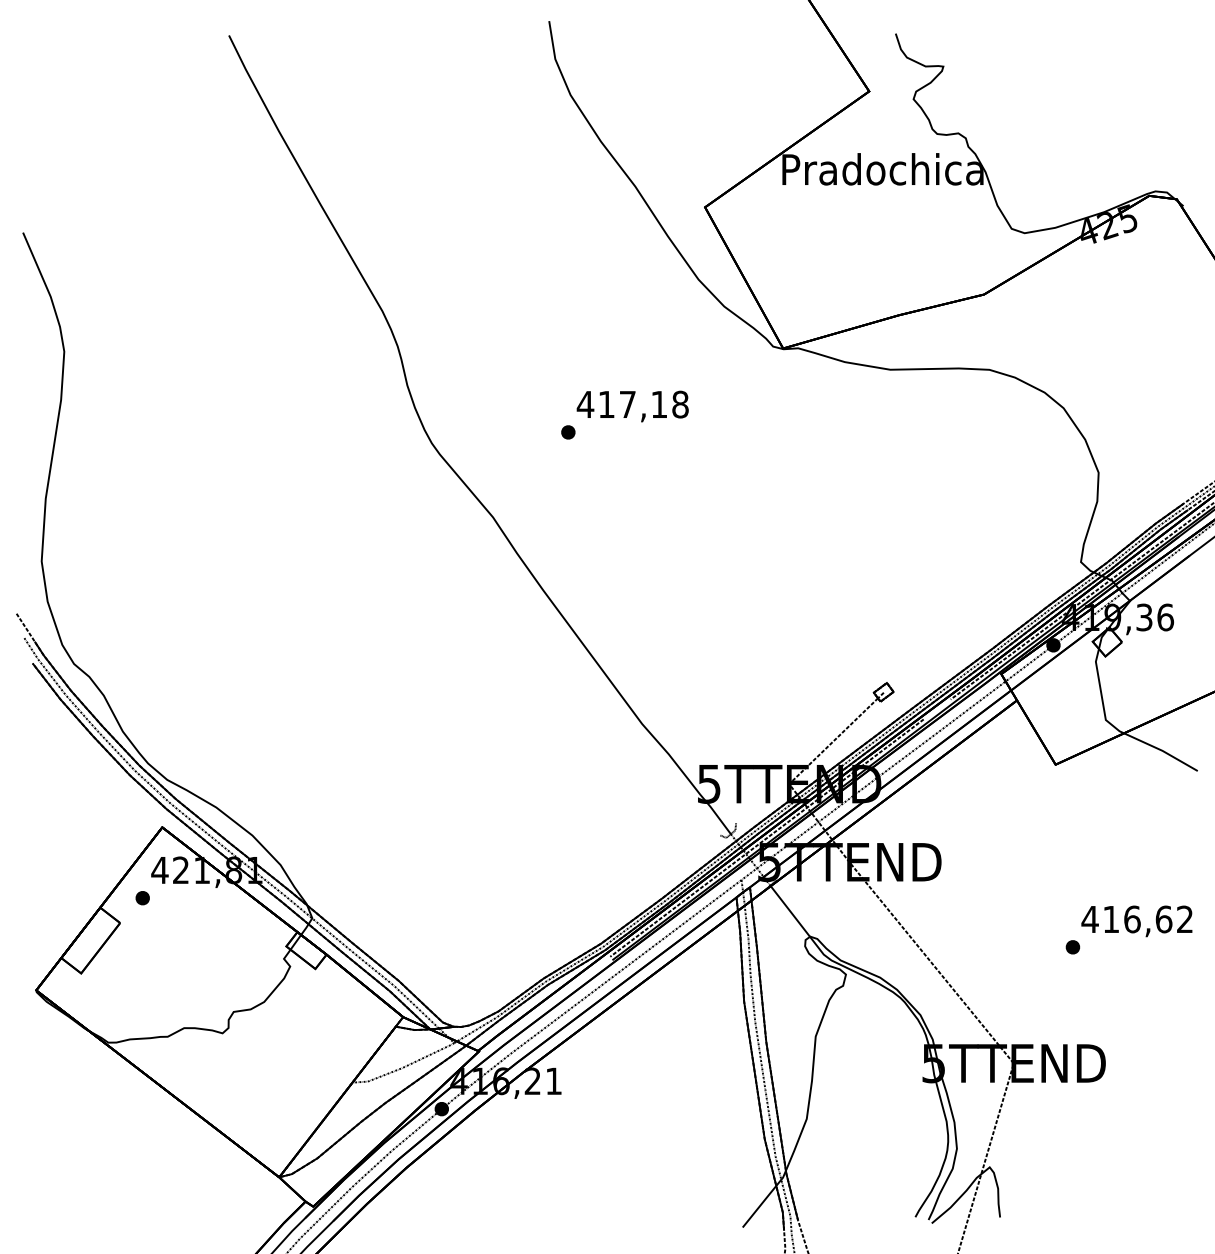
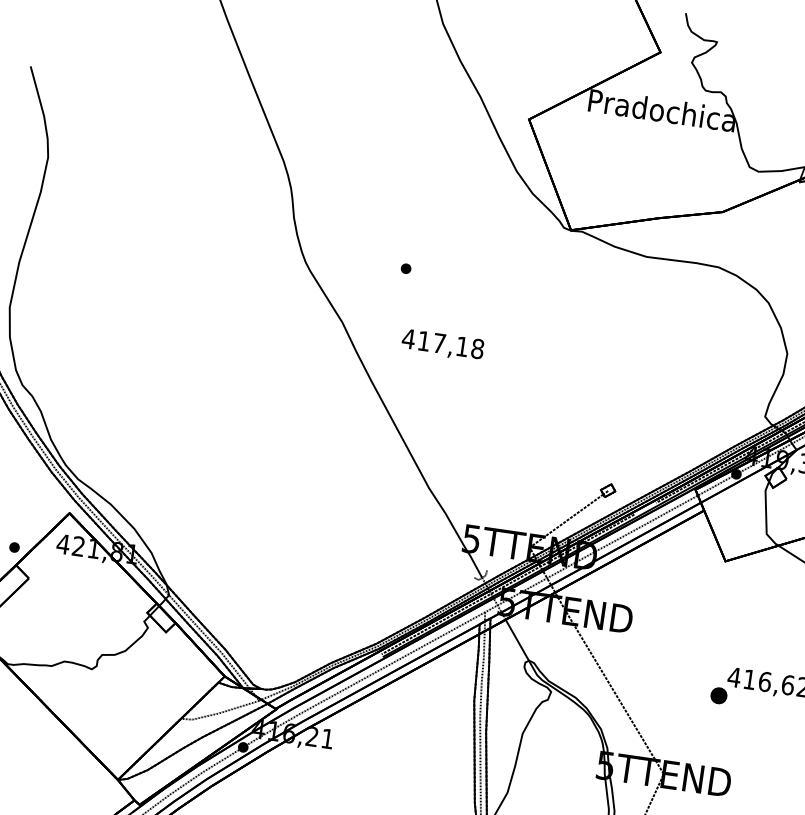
text: (632, 406) -> (442, 345), moved
part: (142, 898) -> (14, 547), moved
part: (1072, 947) -> (718, 695), size x1.6

